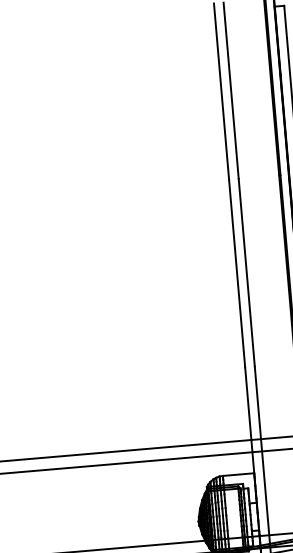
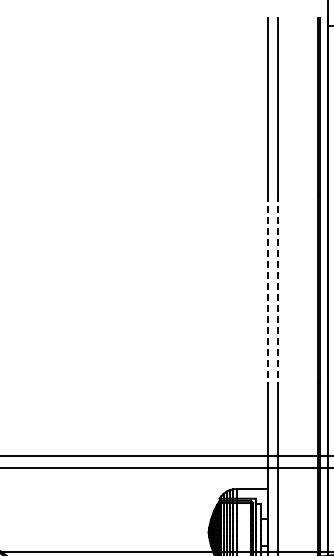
line: (246, 273) -> (277, 289), solid -> dashed
line: (237, 274) -> (268, 289), solid -> dashed

